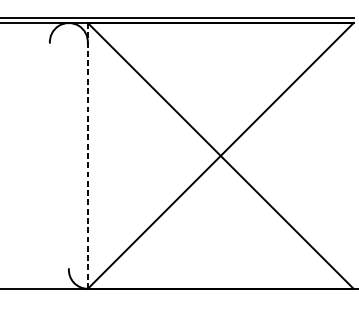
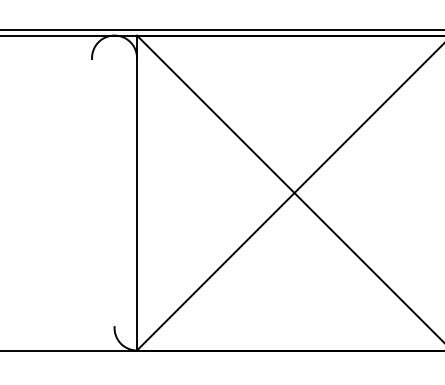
line: (88, 156) -> (137, 193), dashed -> solid

